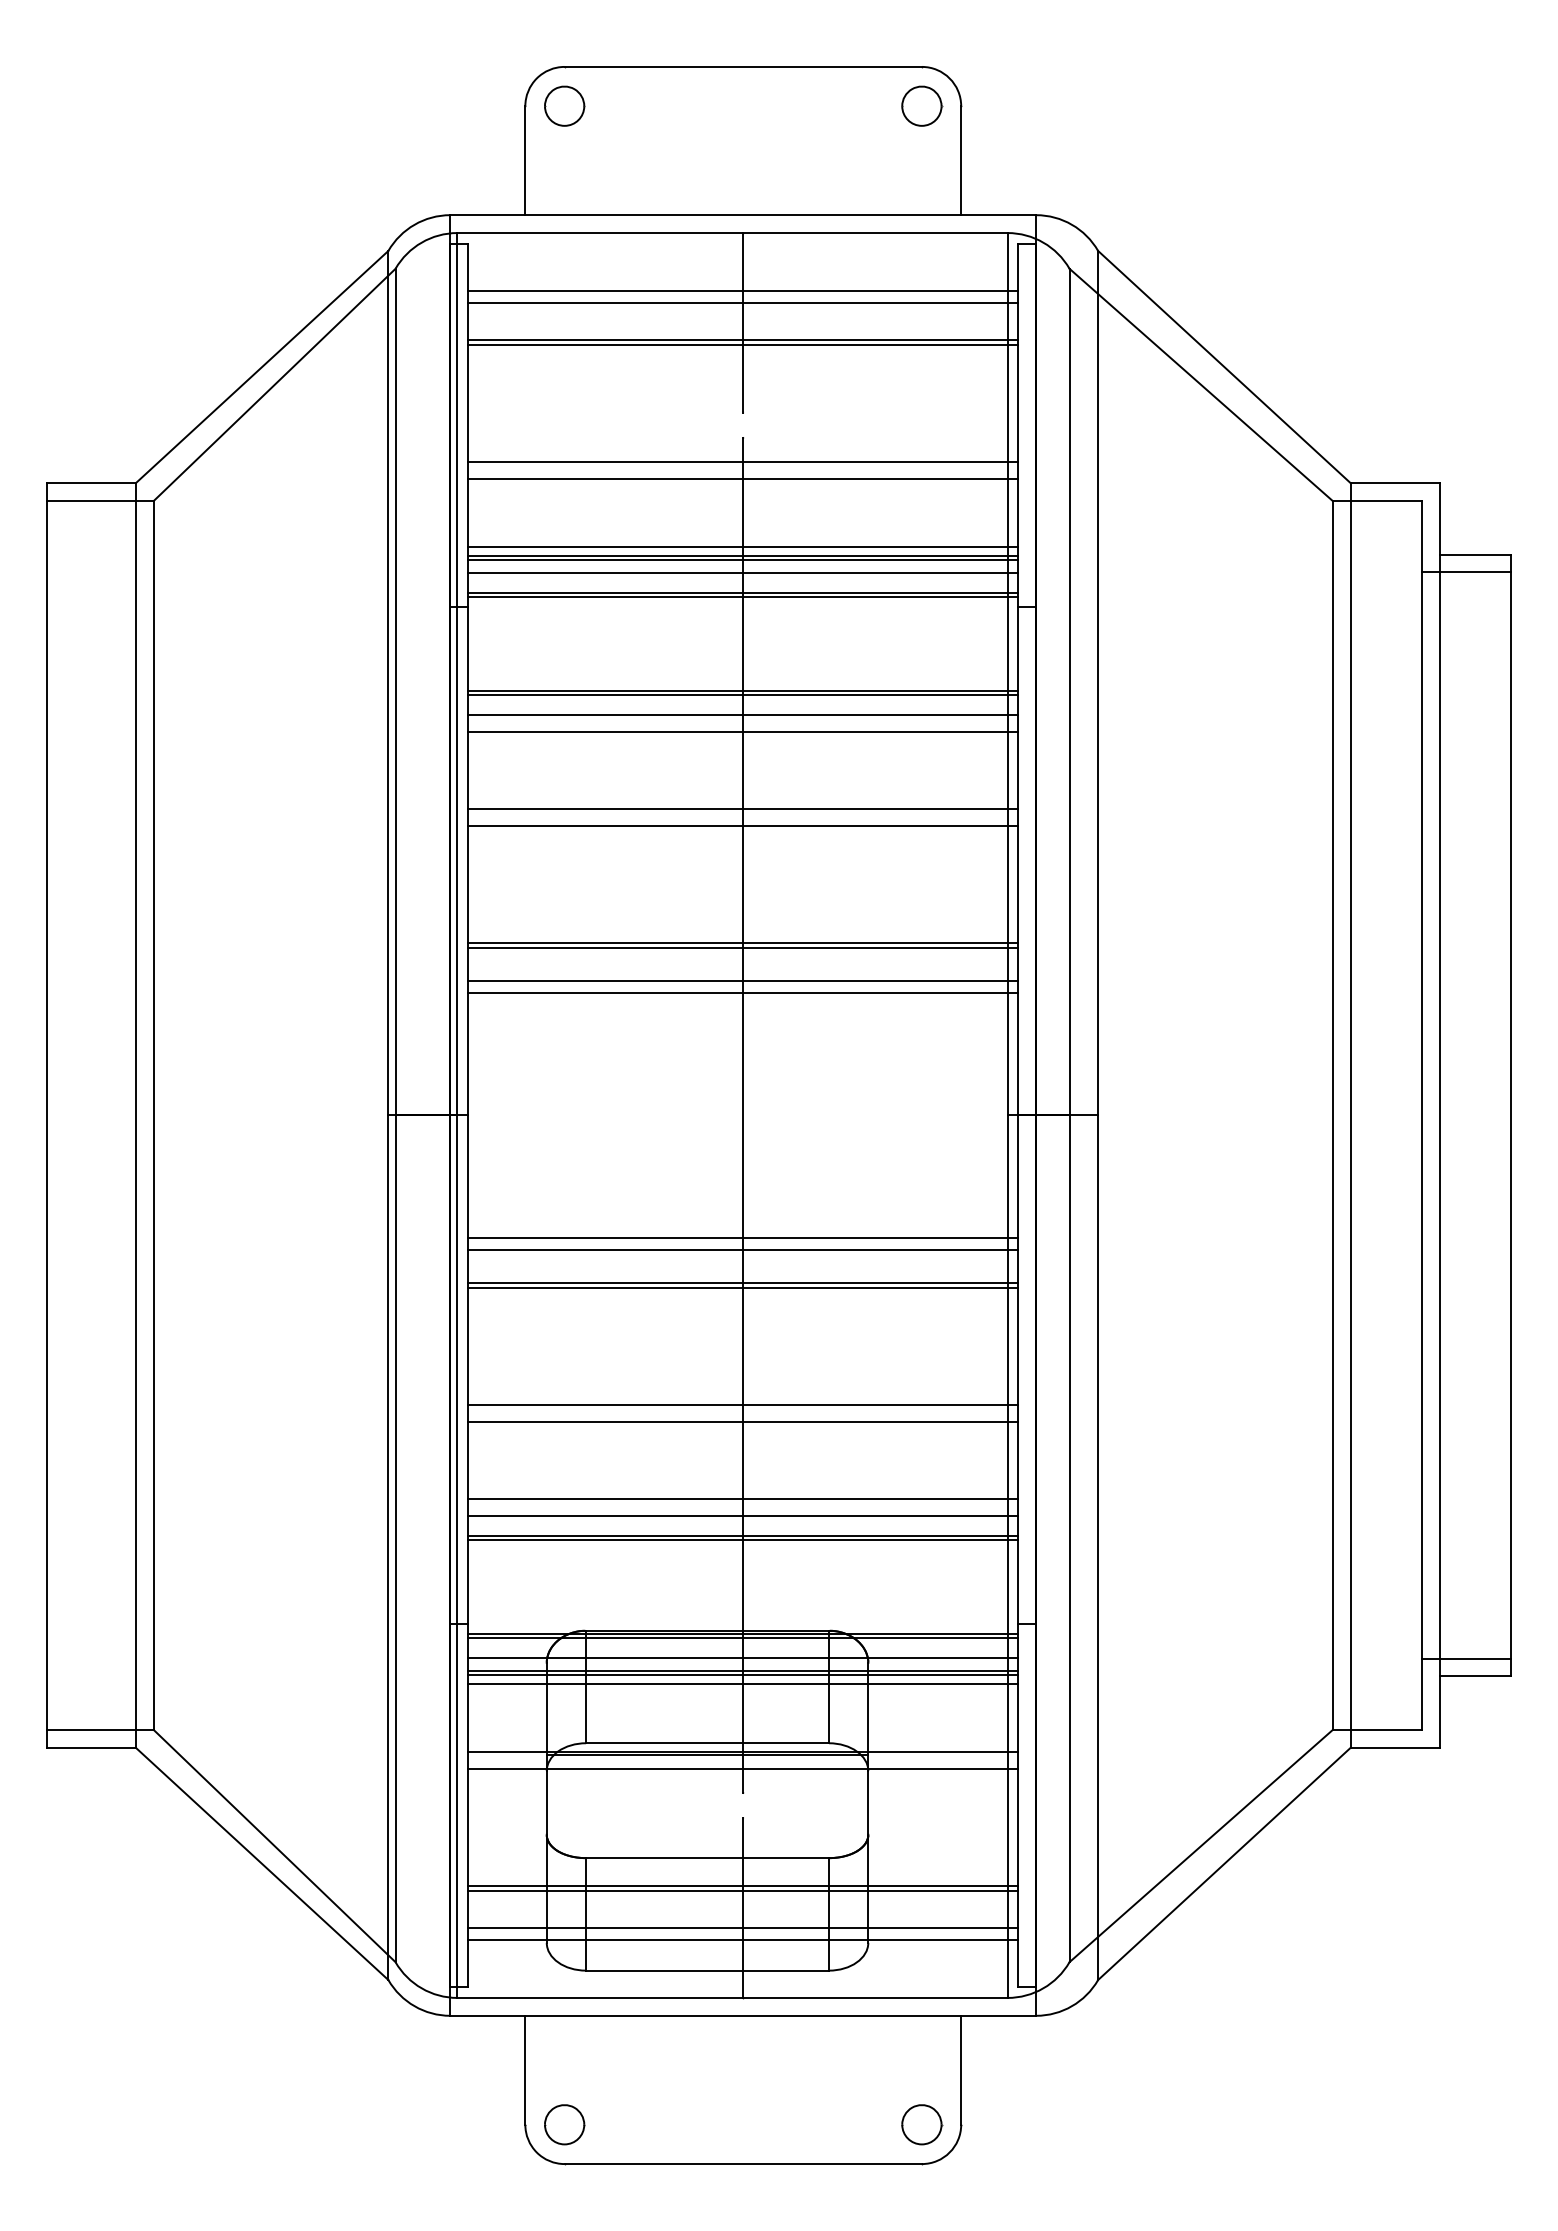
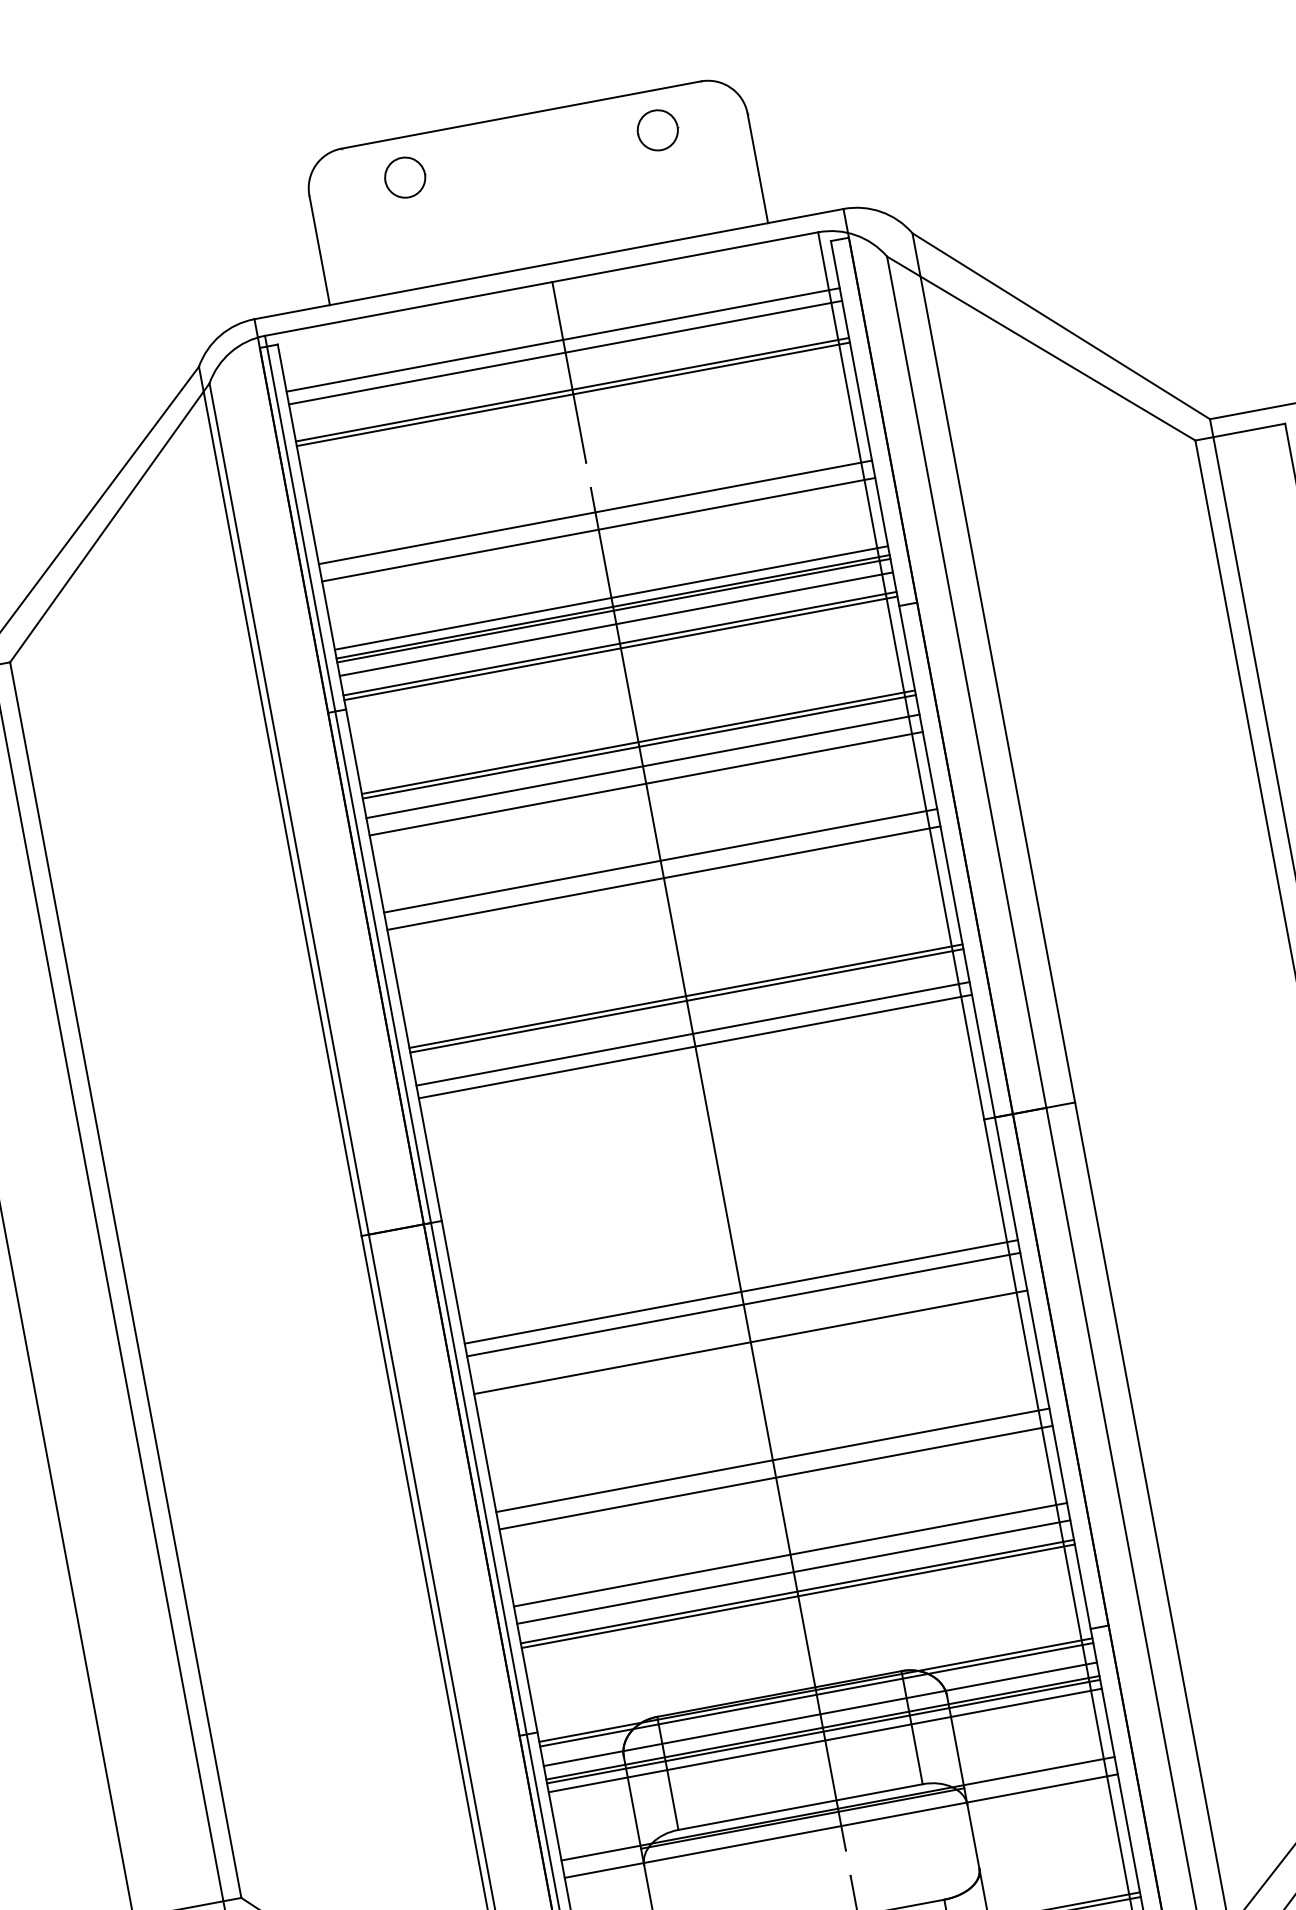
part: (564, 105) -> (404, 176), moved
part: (922, 105) -> (658, 129), moved
line: (743, 1282) -> (750, 1337), removed

